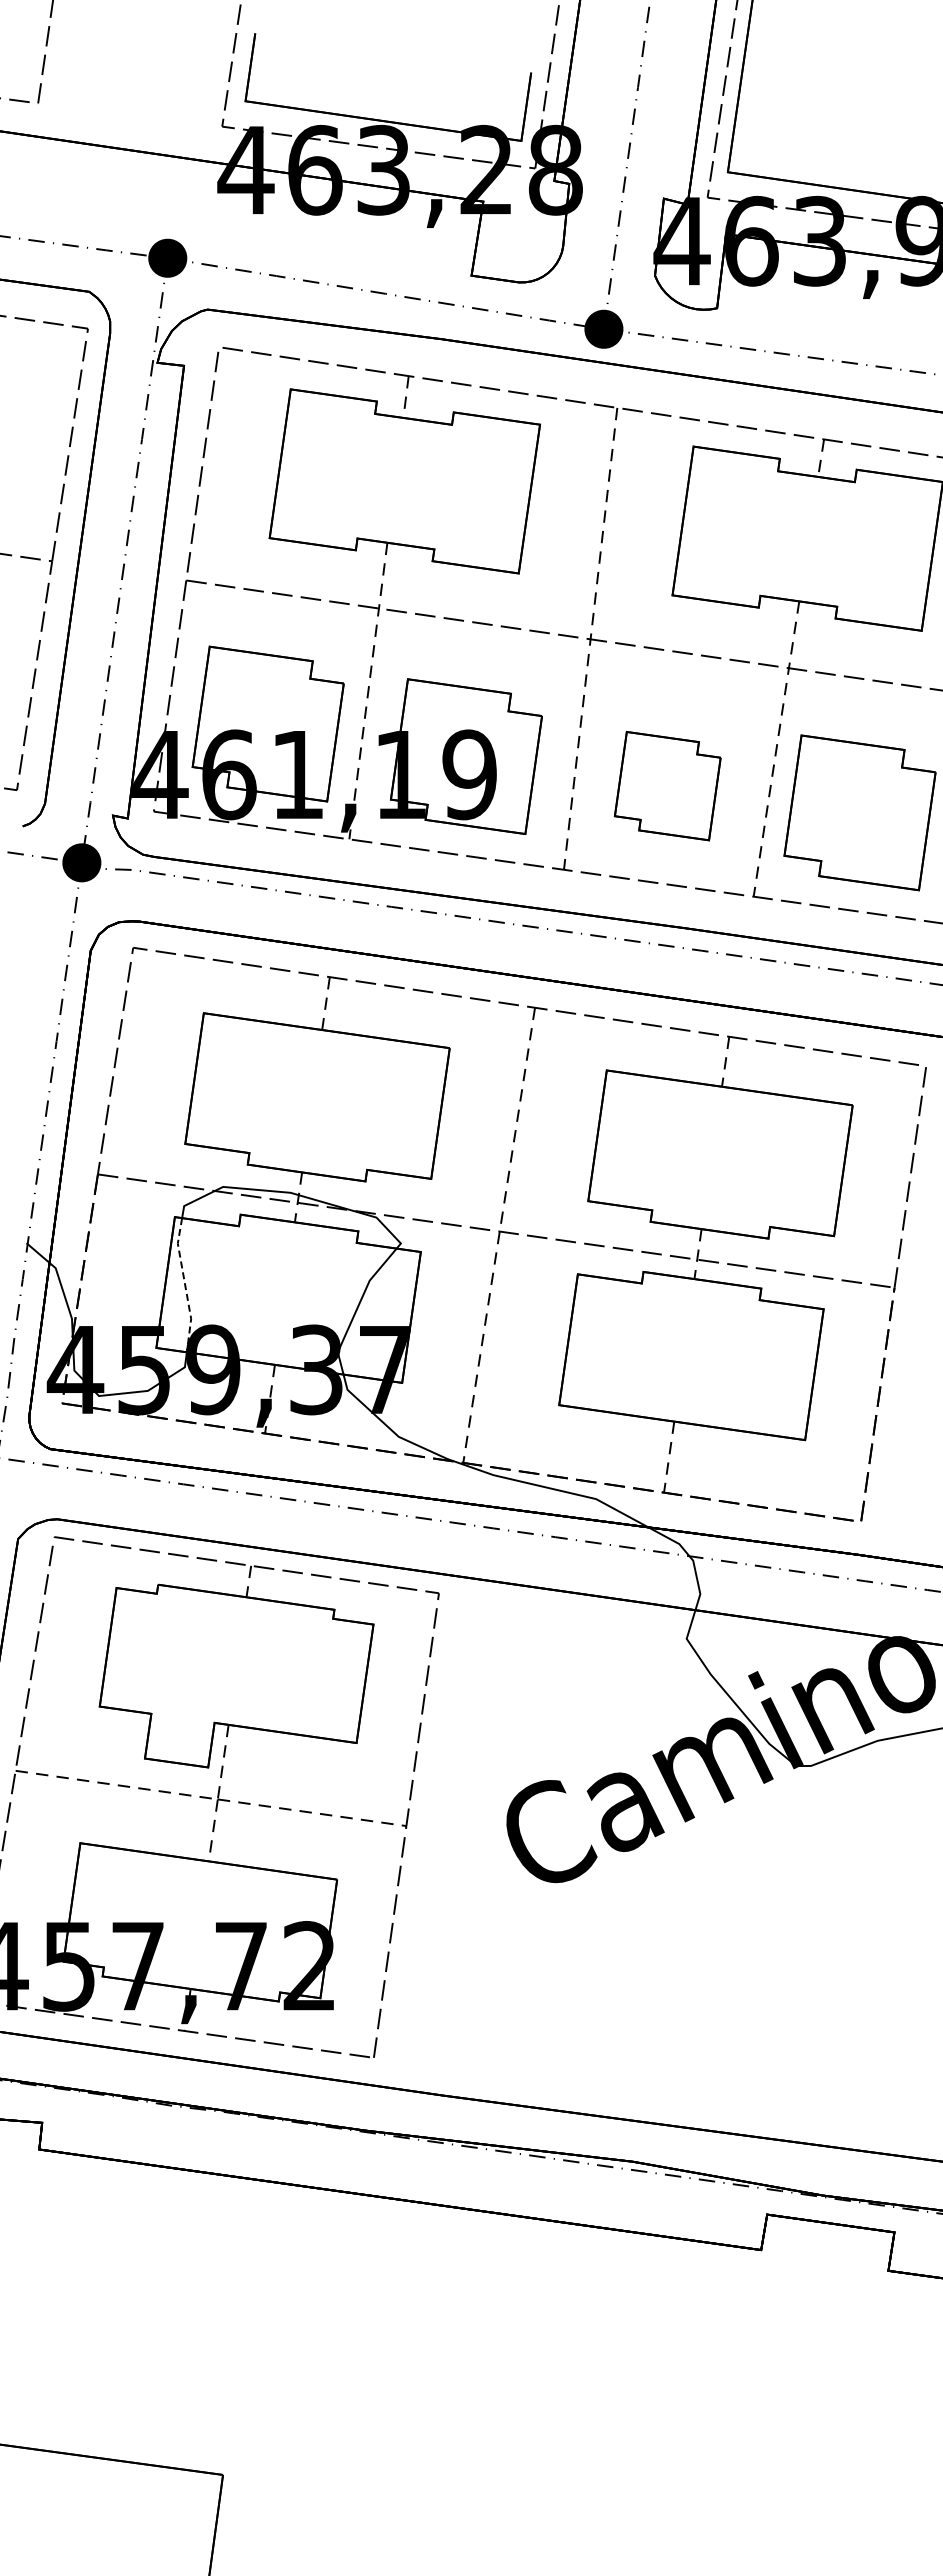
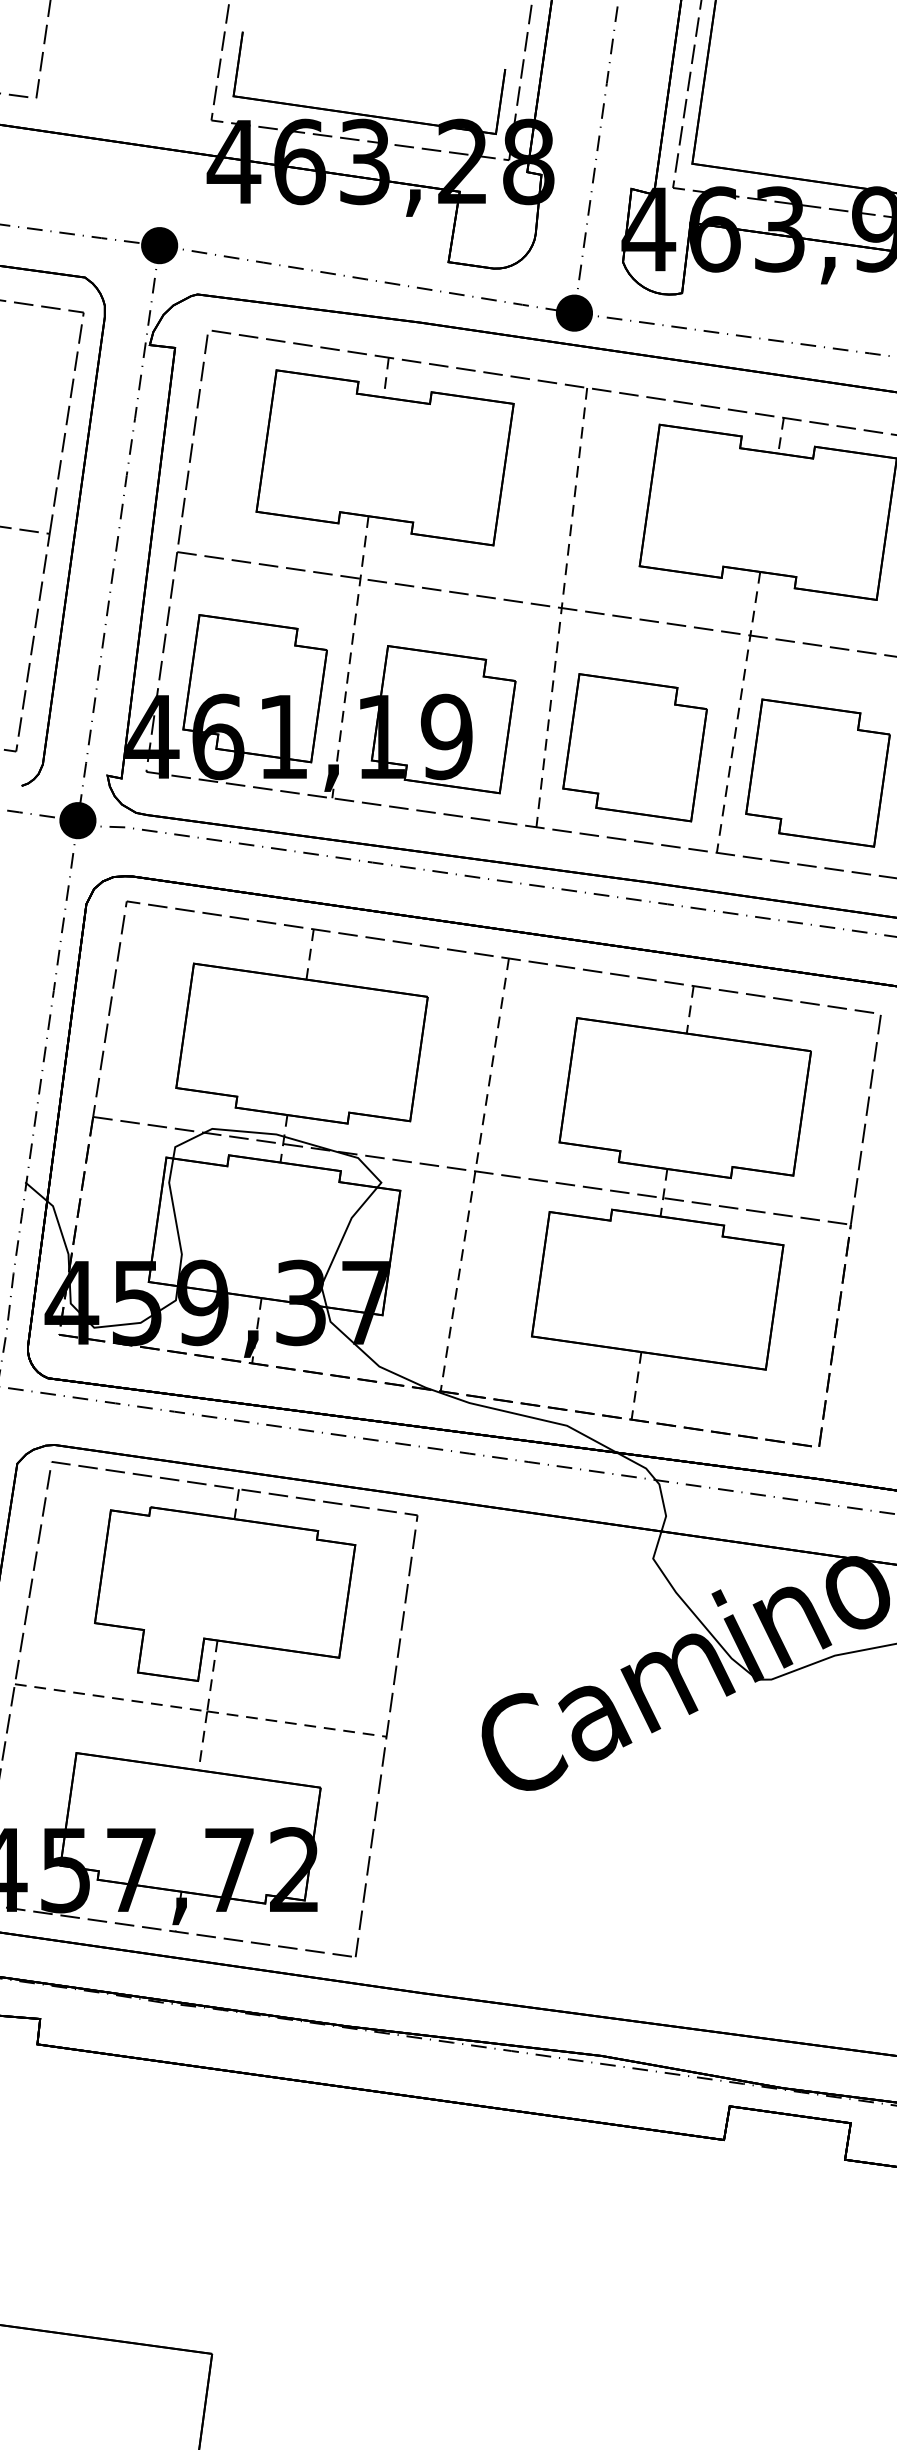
part: (667, 785) -> (634, 747), size x1.43
line: (185, 1285) -> (176, 1222), dashed -> solid

